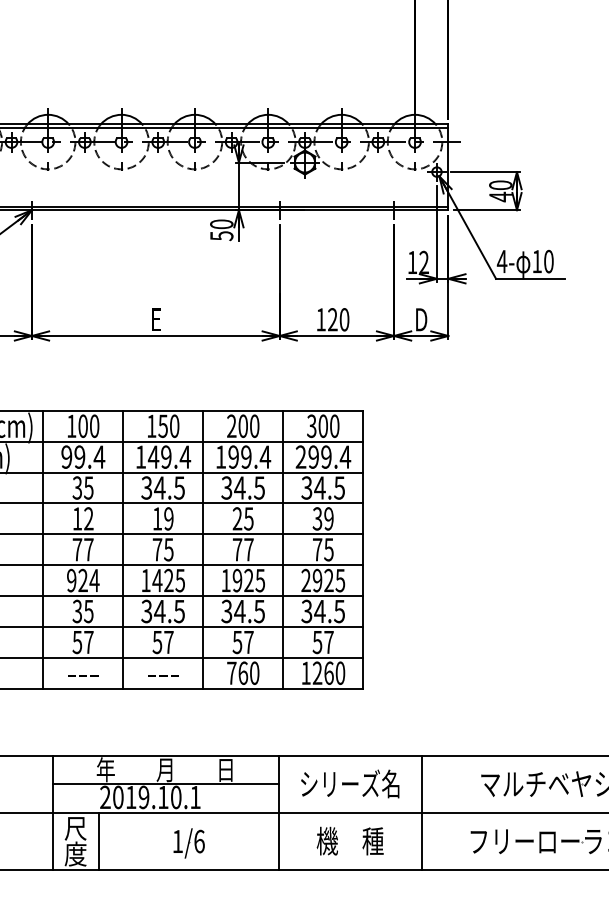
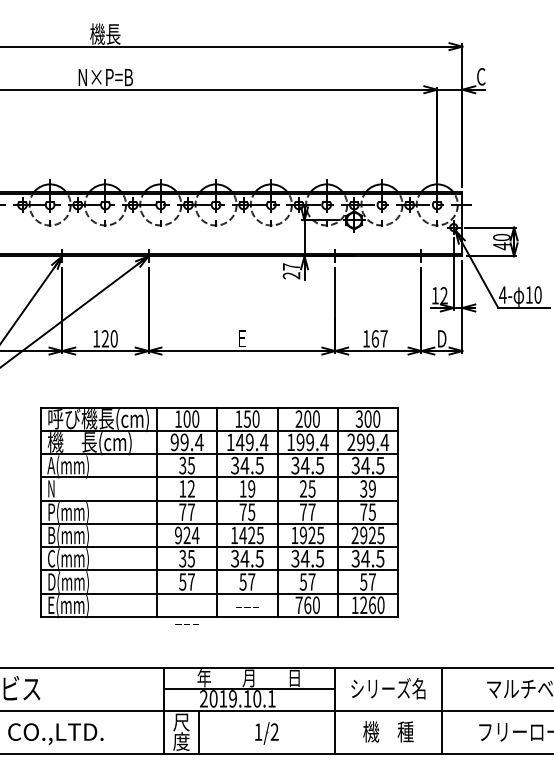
text: (221, 230) -> (291, 271), 50 -> 27
text: (338, 319) -> (379, 338), 120 -> 167
text: (82, 676) -> (186, 624), moved
text: (199, 840) -> (274, 731), 1/6 -> 1/2

